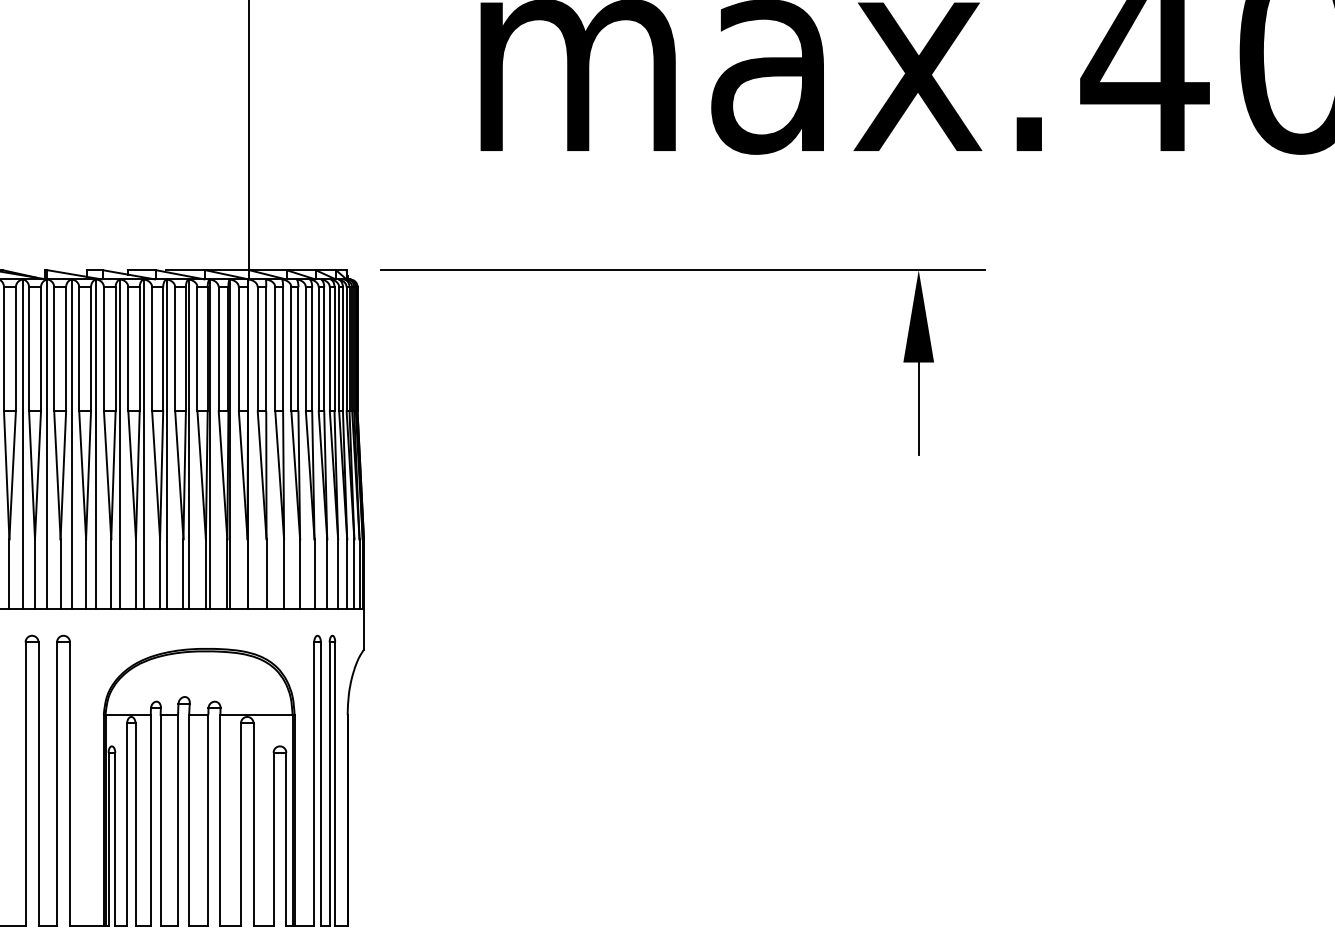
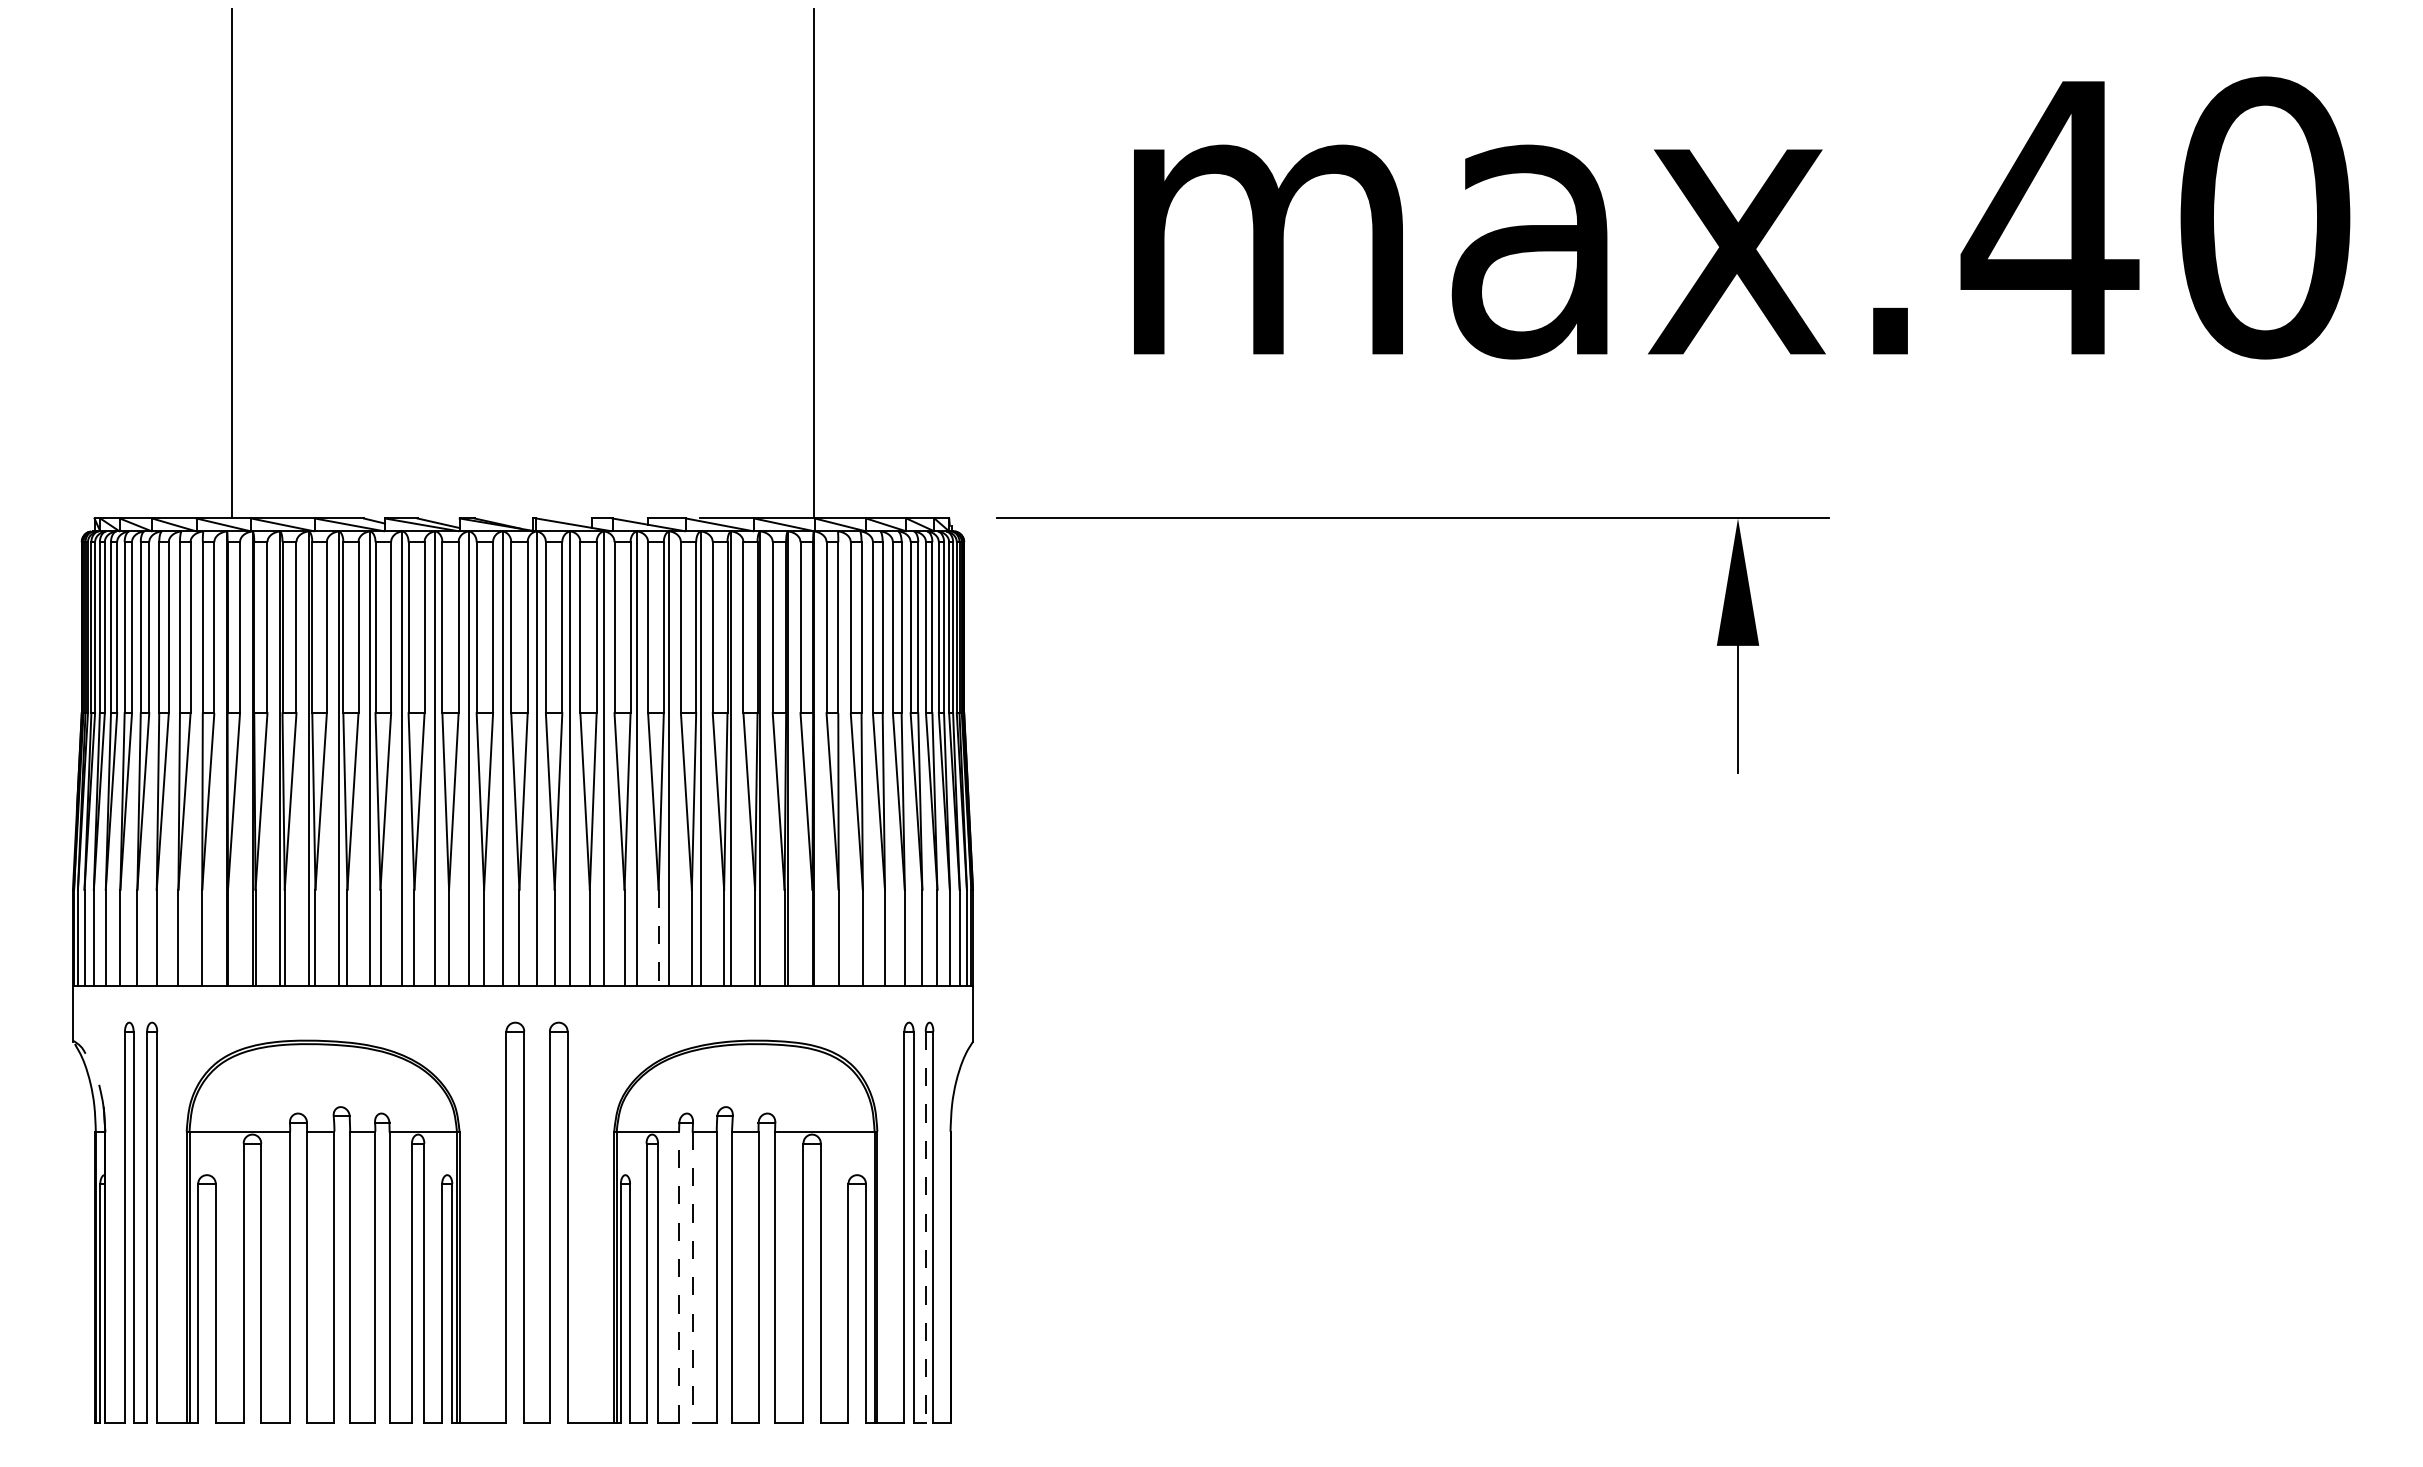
line: (135, 574) -> (658, 938), solid -> dashed
line: (329, 784) -> (925, 1227), solid -> dashed
line: (151, 820) -> (679, 1277), solid -> dashed
line: (160, 820) -> (692, 1277), solid -> dashed

